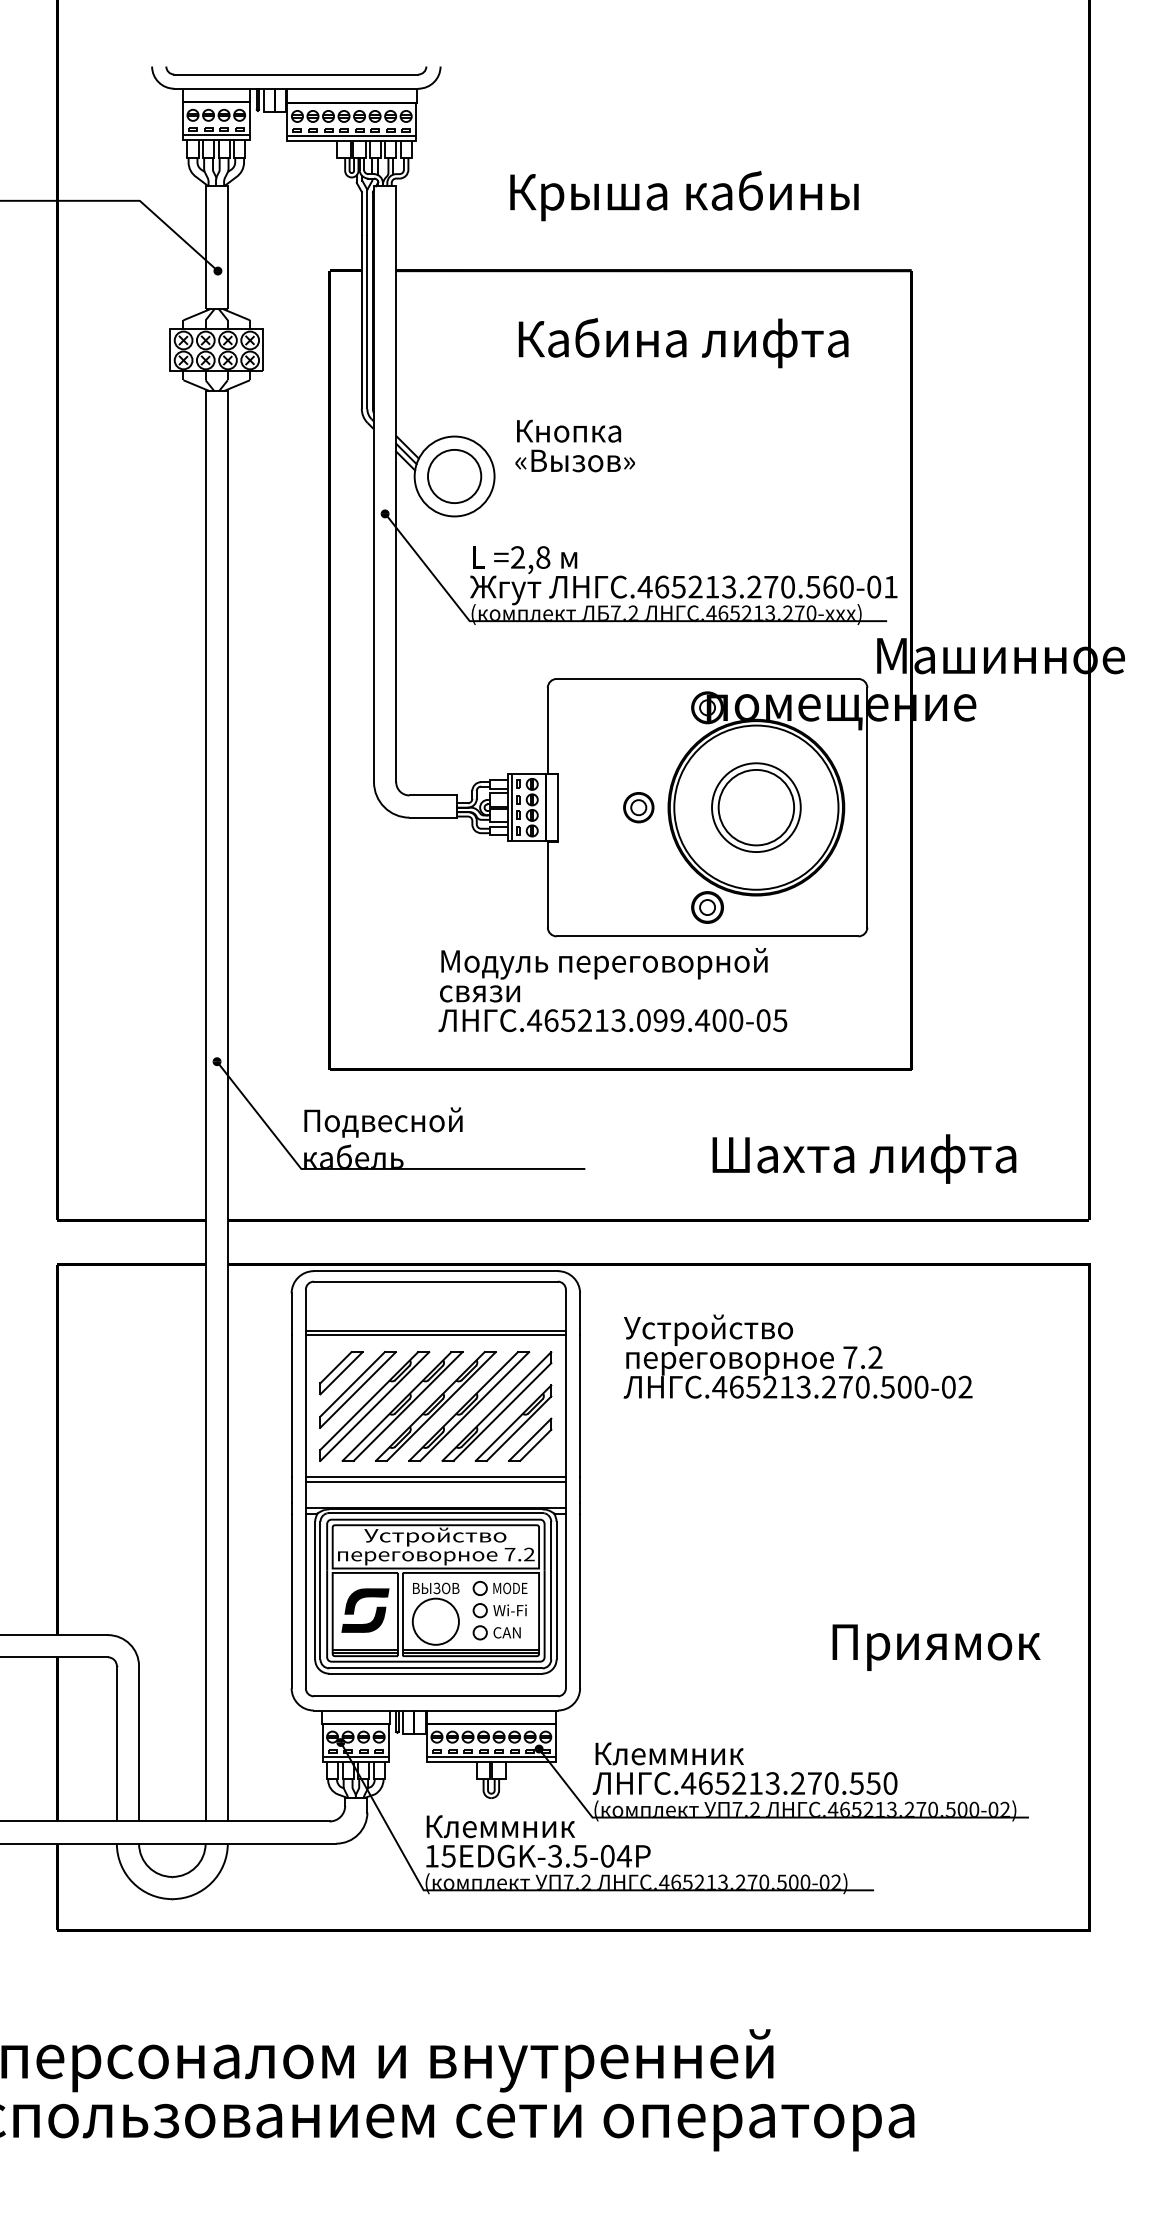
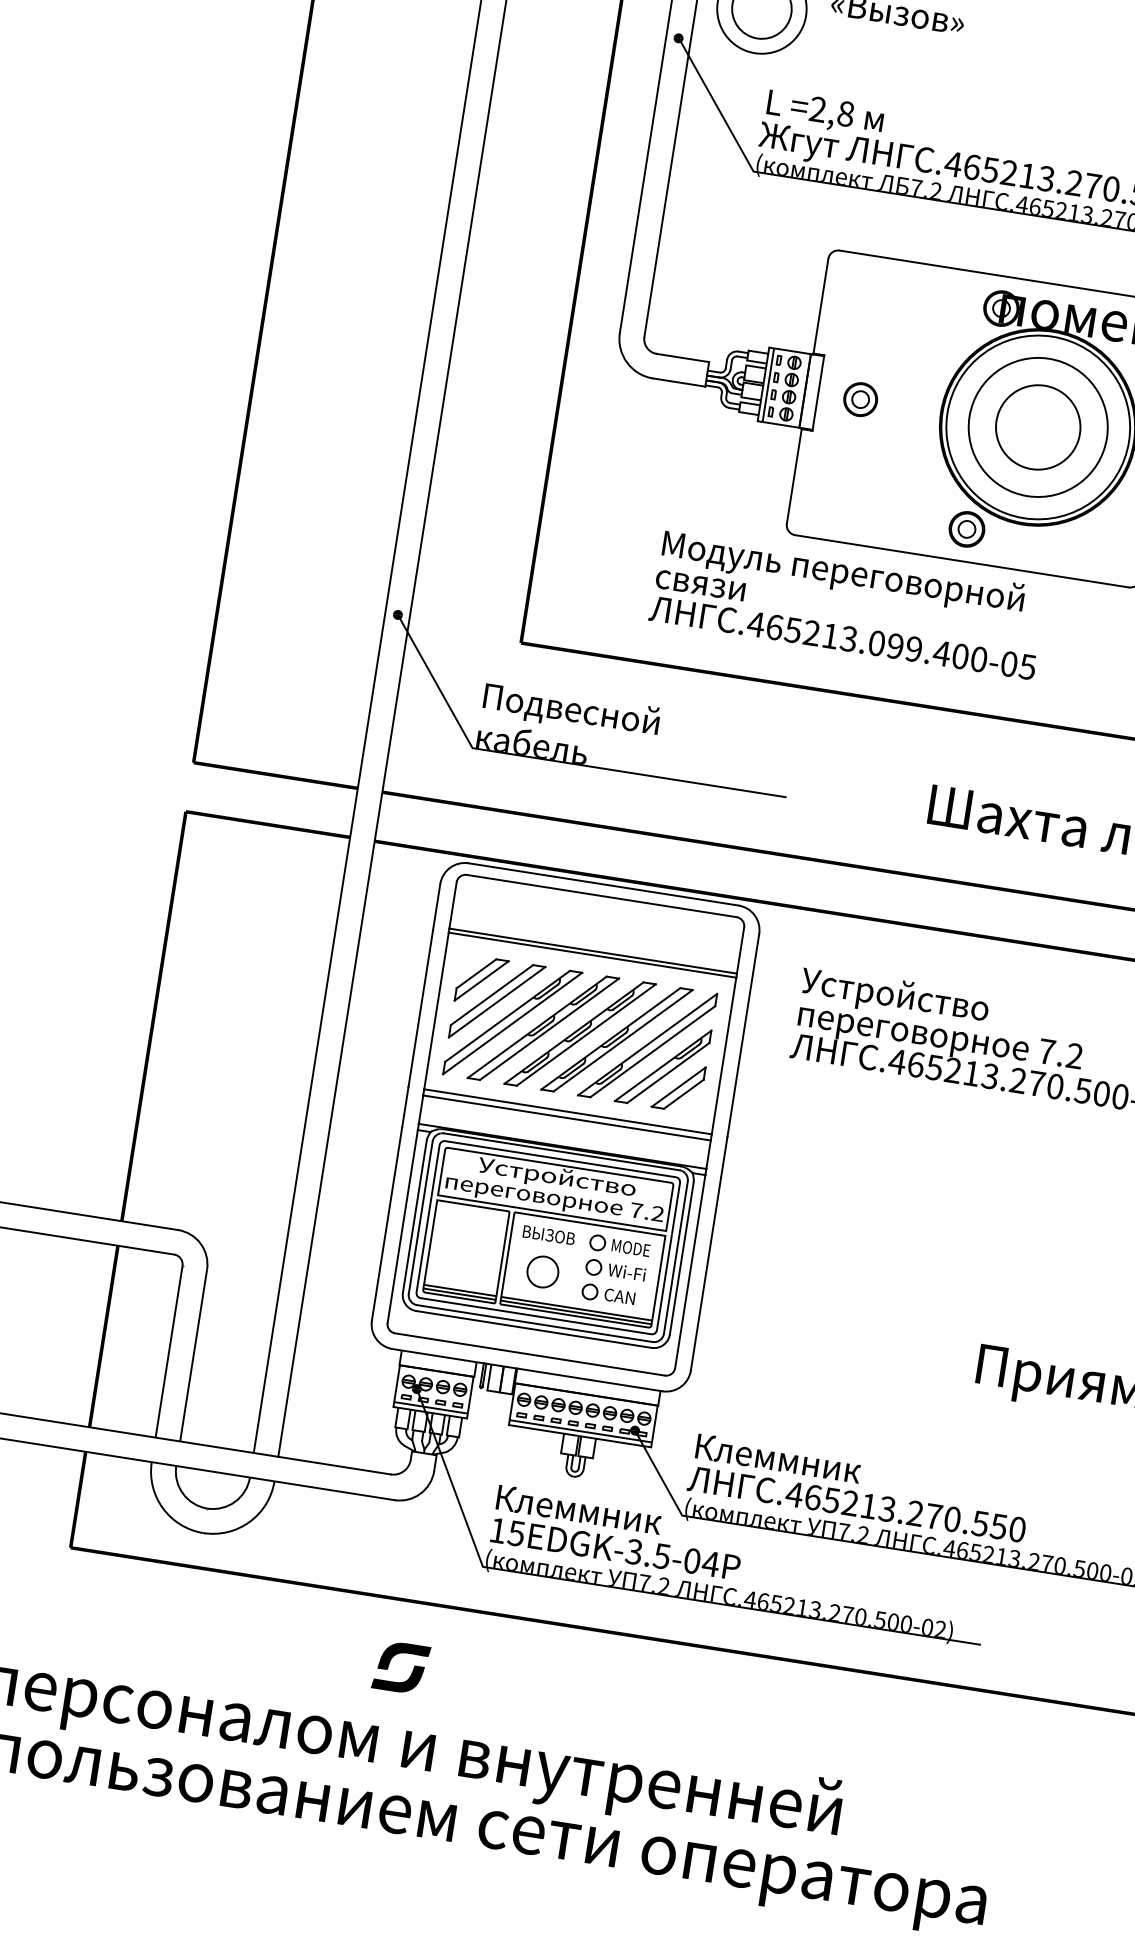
part: (638, 807) -> (860, 399), moved
circle: (756, 807) -> (1038, 427), size x1.4
part: (375, 1612) -> (411, 1671), moved
circle: (435, 1621) -> (542, 1271), size x0.6

